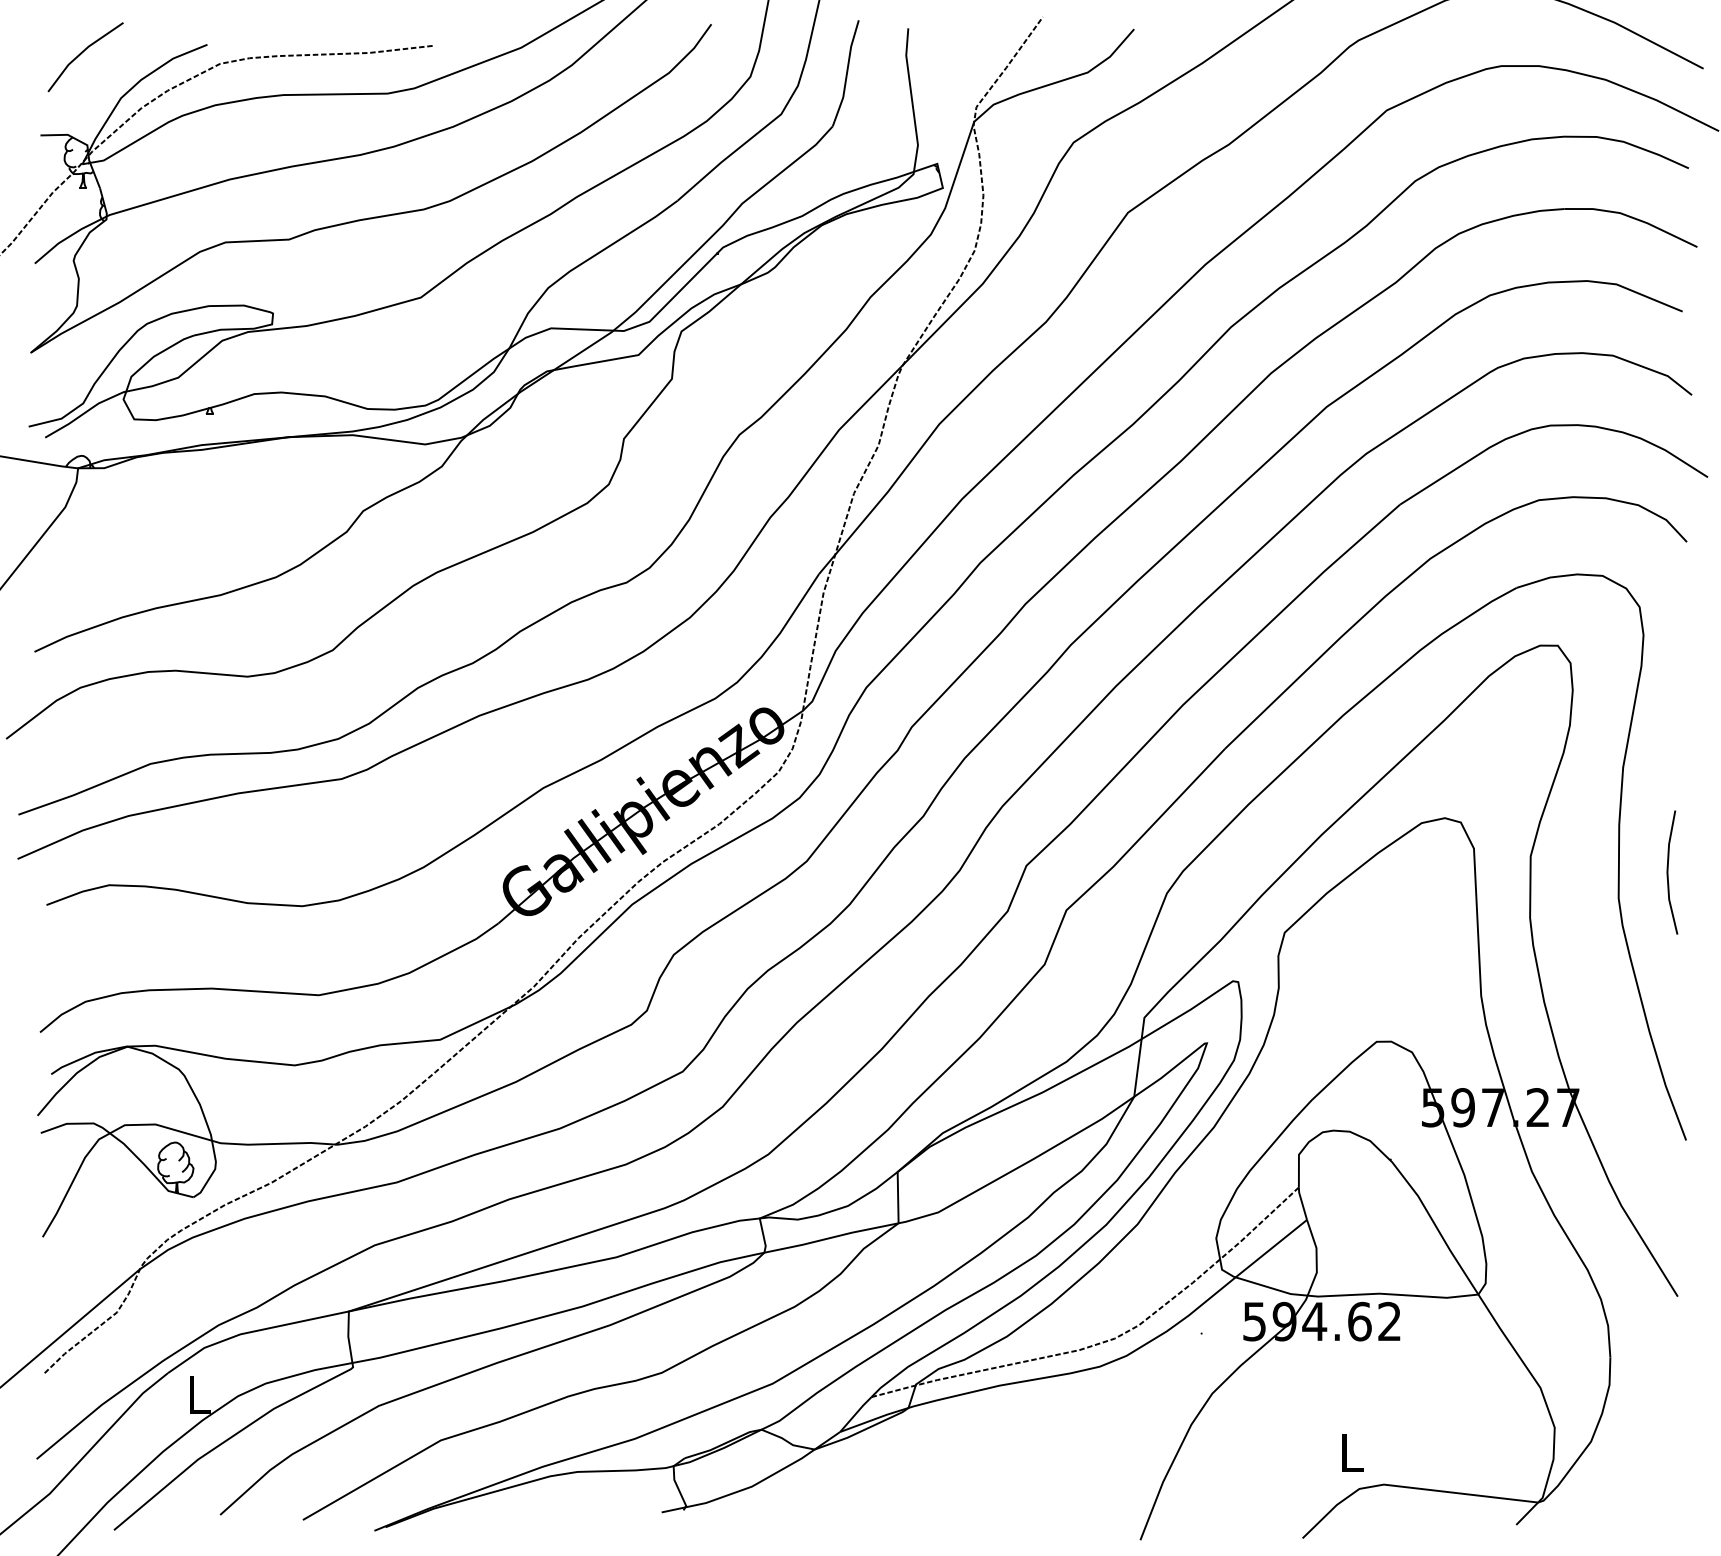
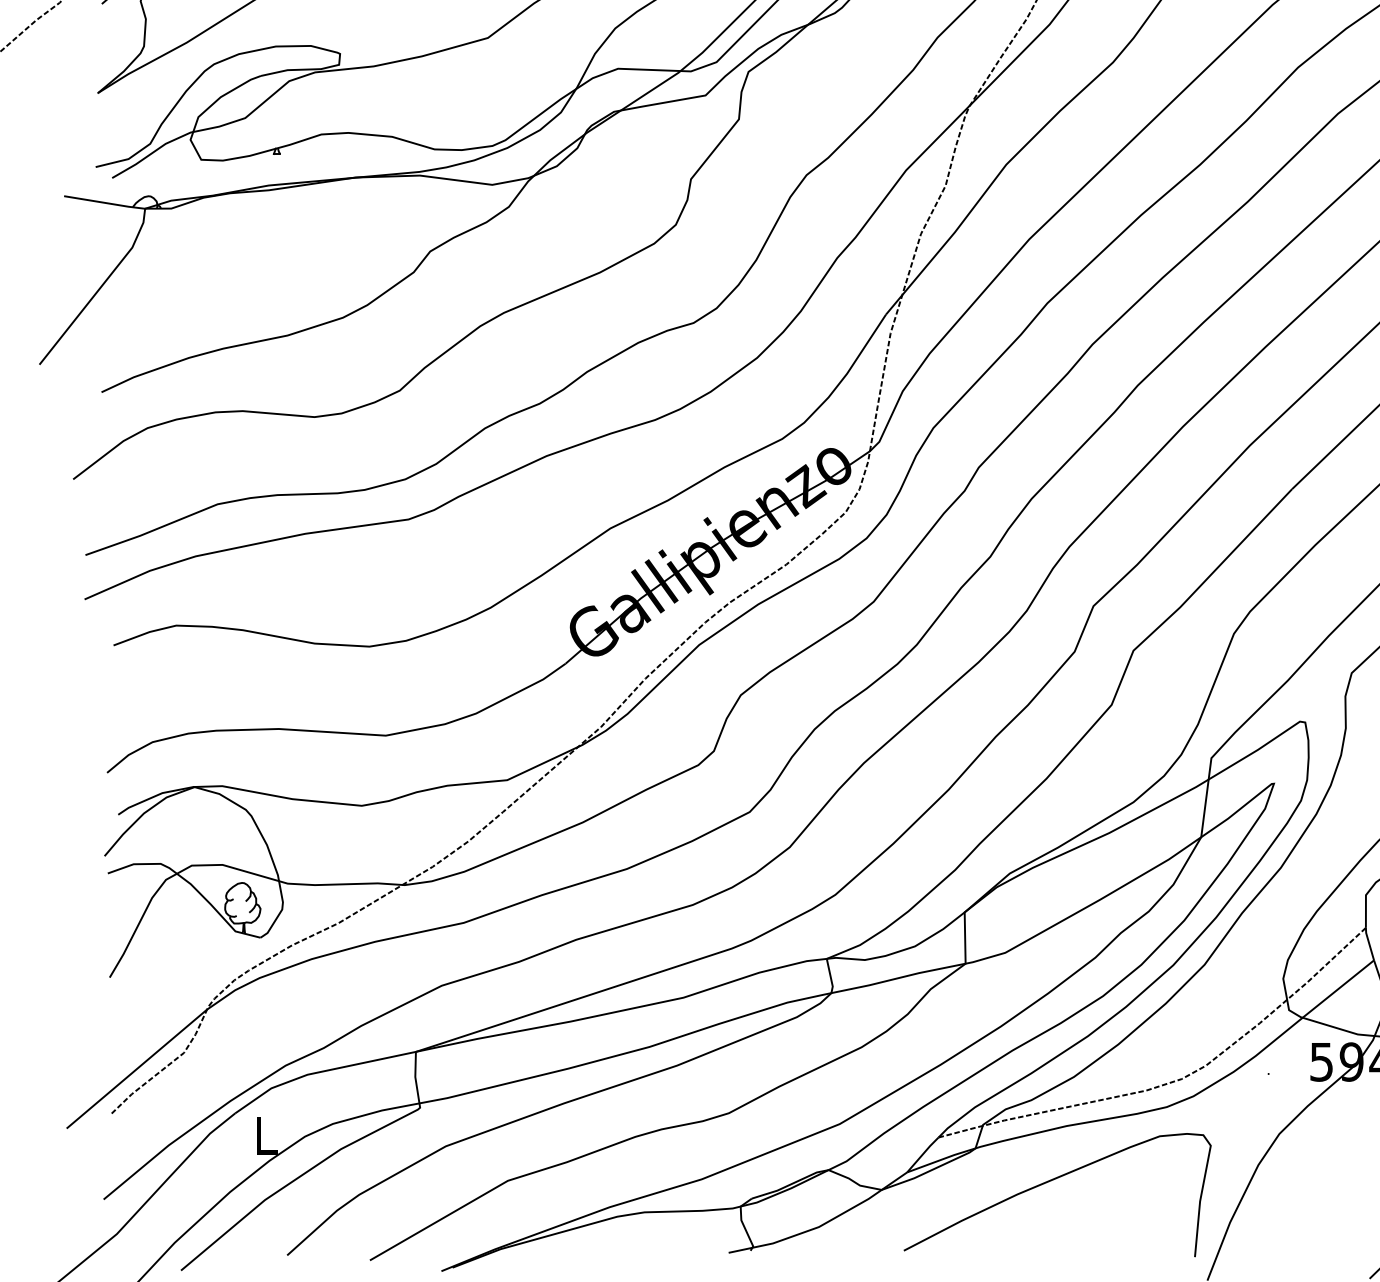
curve: (983, 1441) -> (1050, 1181), added

